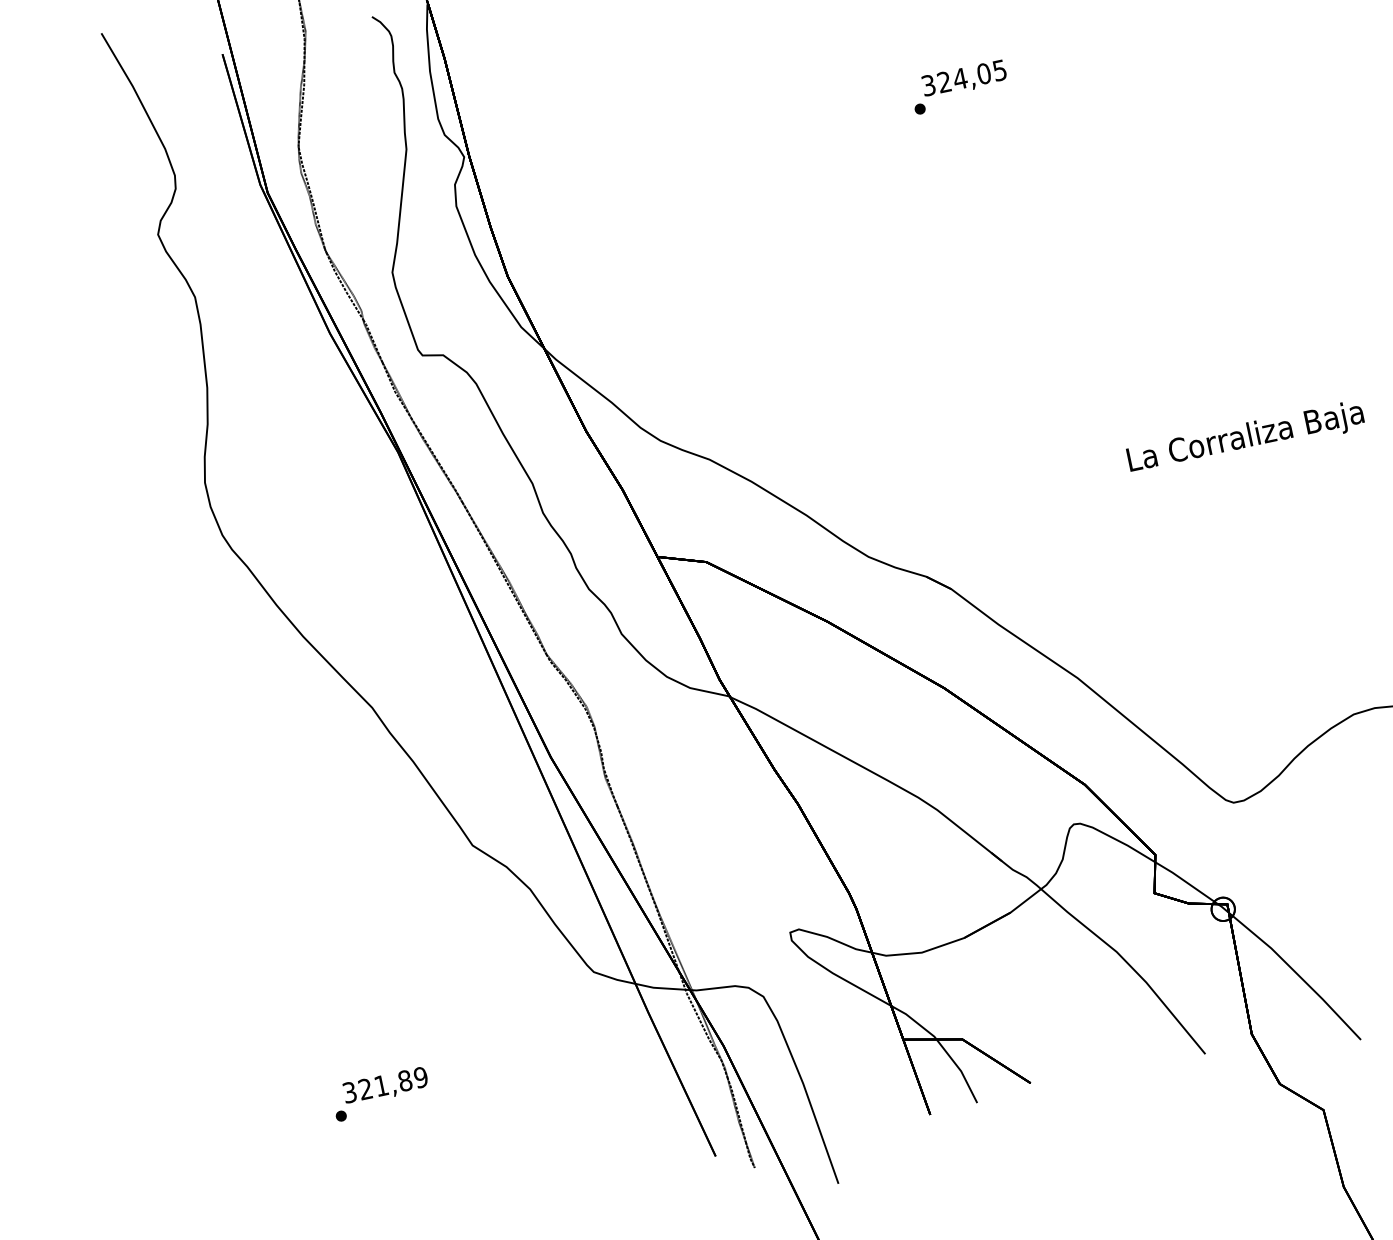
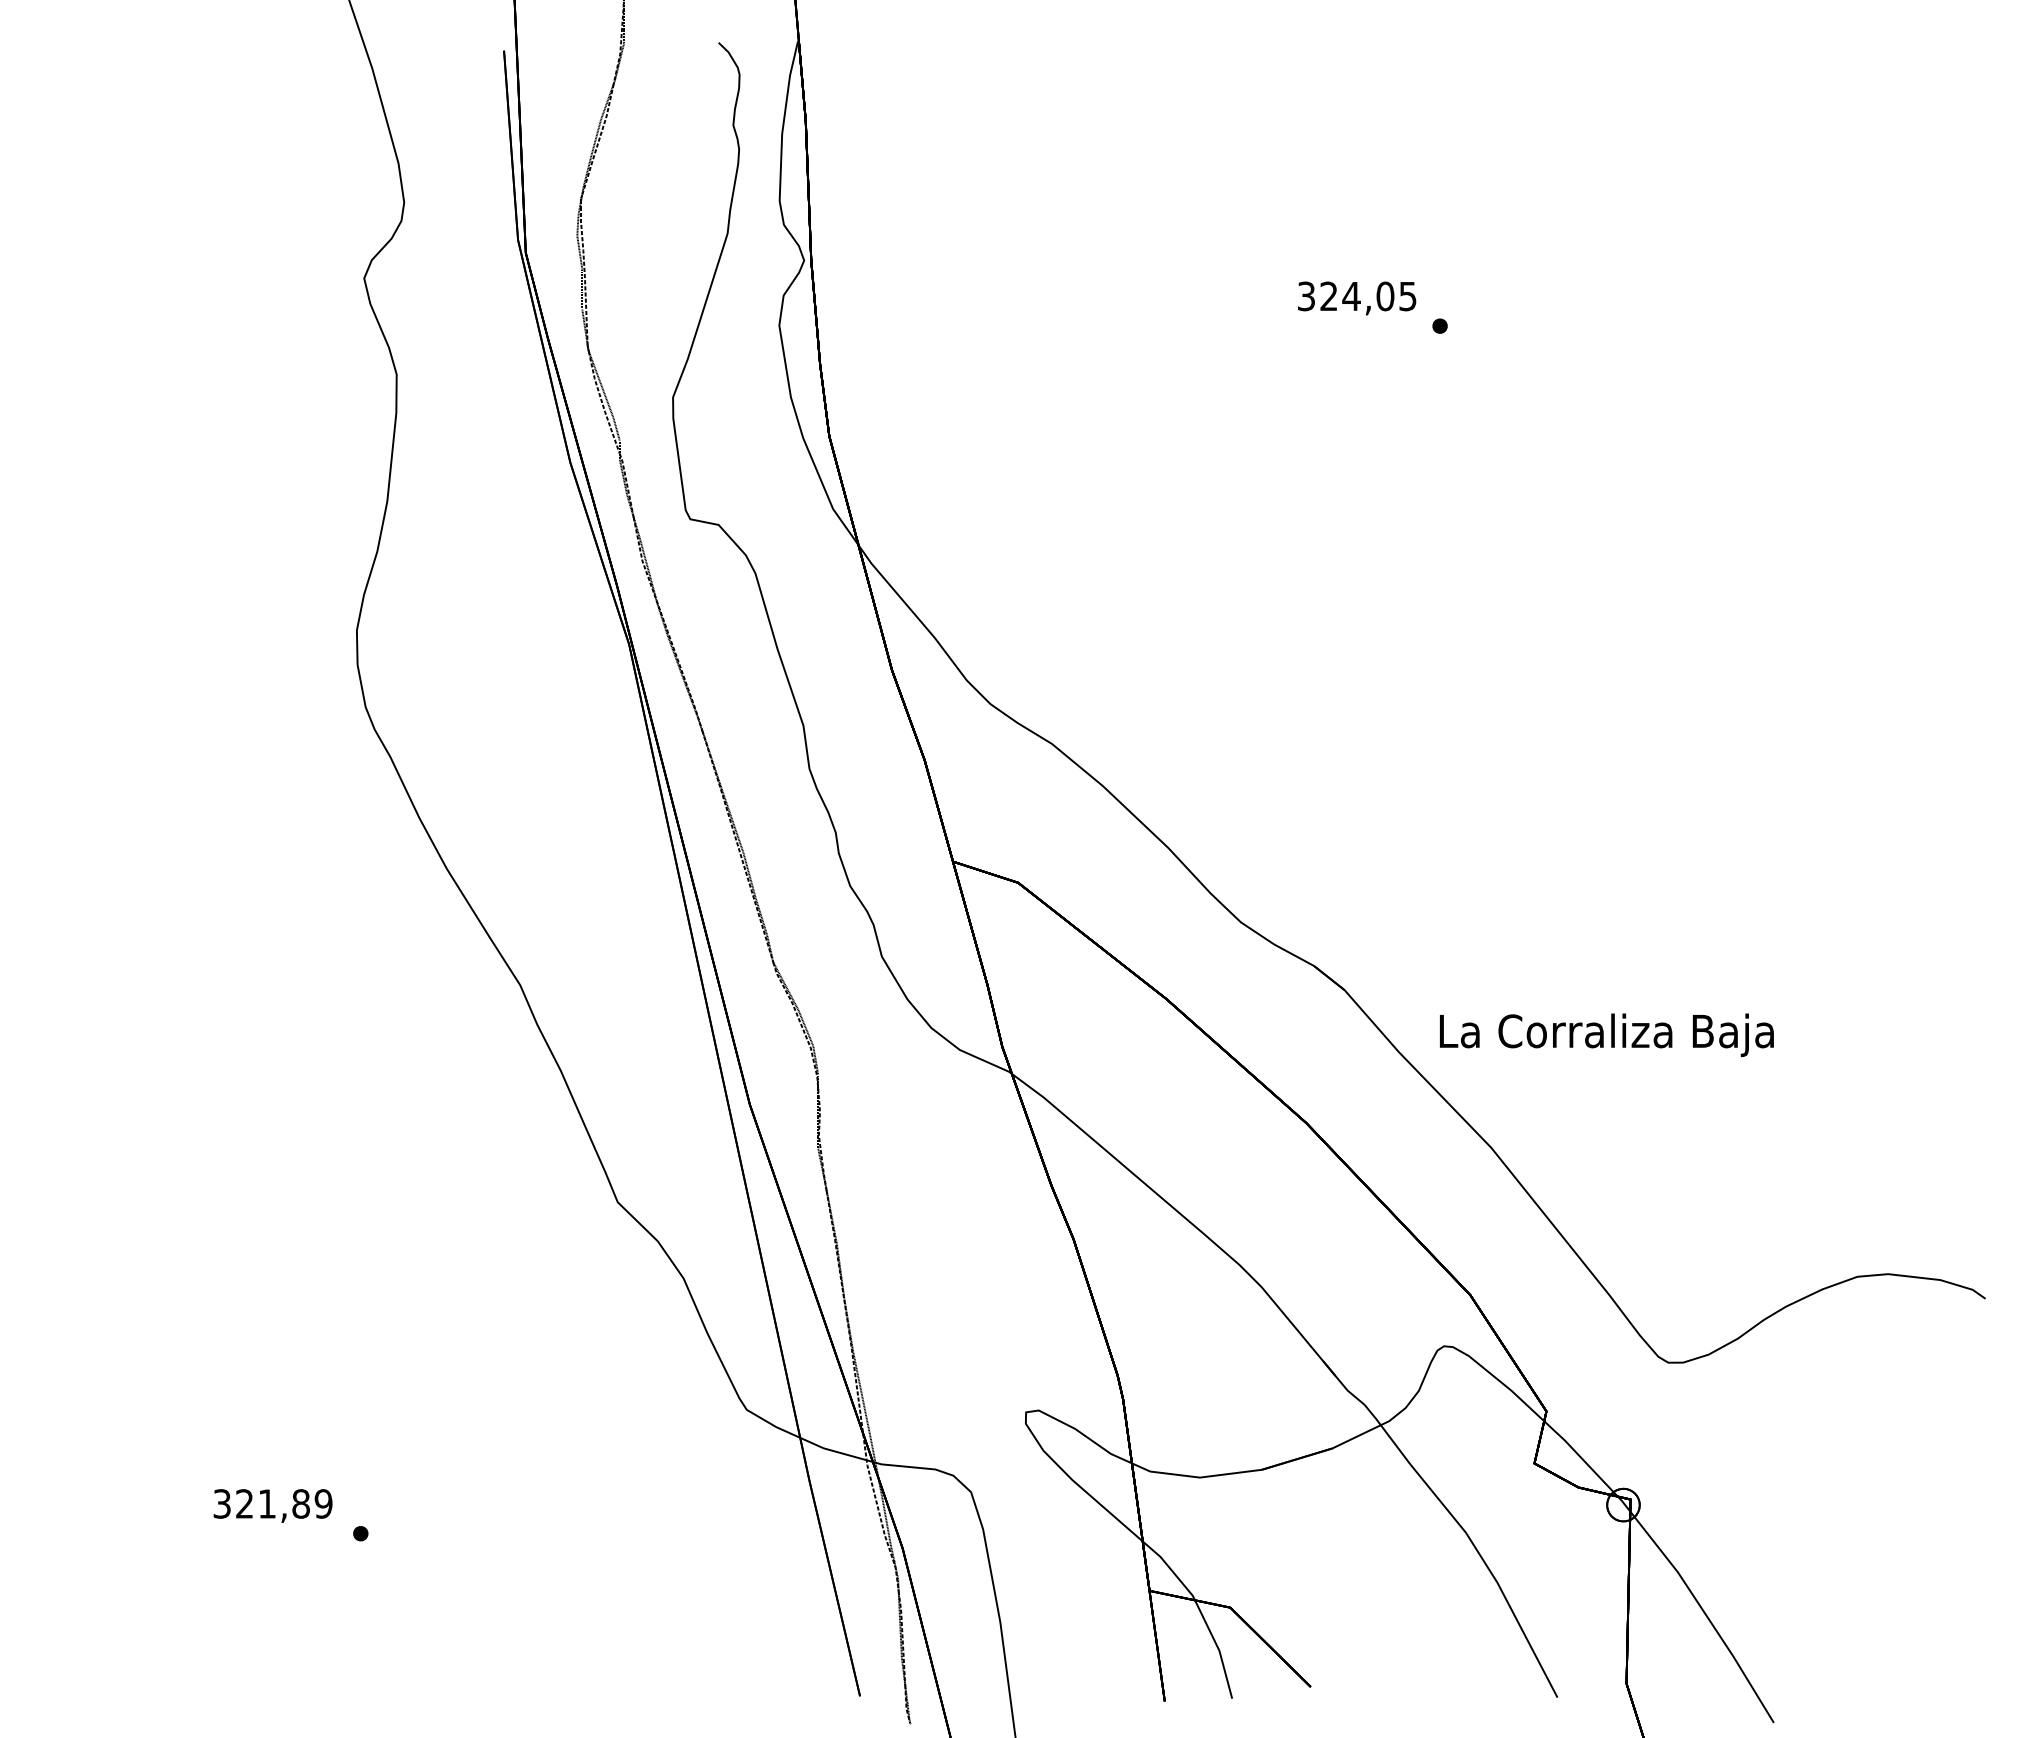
text: (964, 79) -> (1357, 298), moved
text: (1245, 438) -> (1606, 1034), moved
text: (385, 1086) -> (272, 1505), moved

